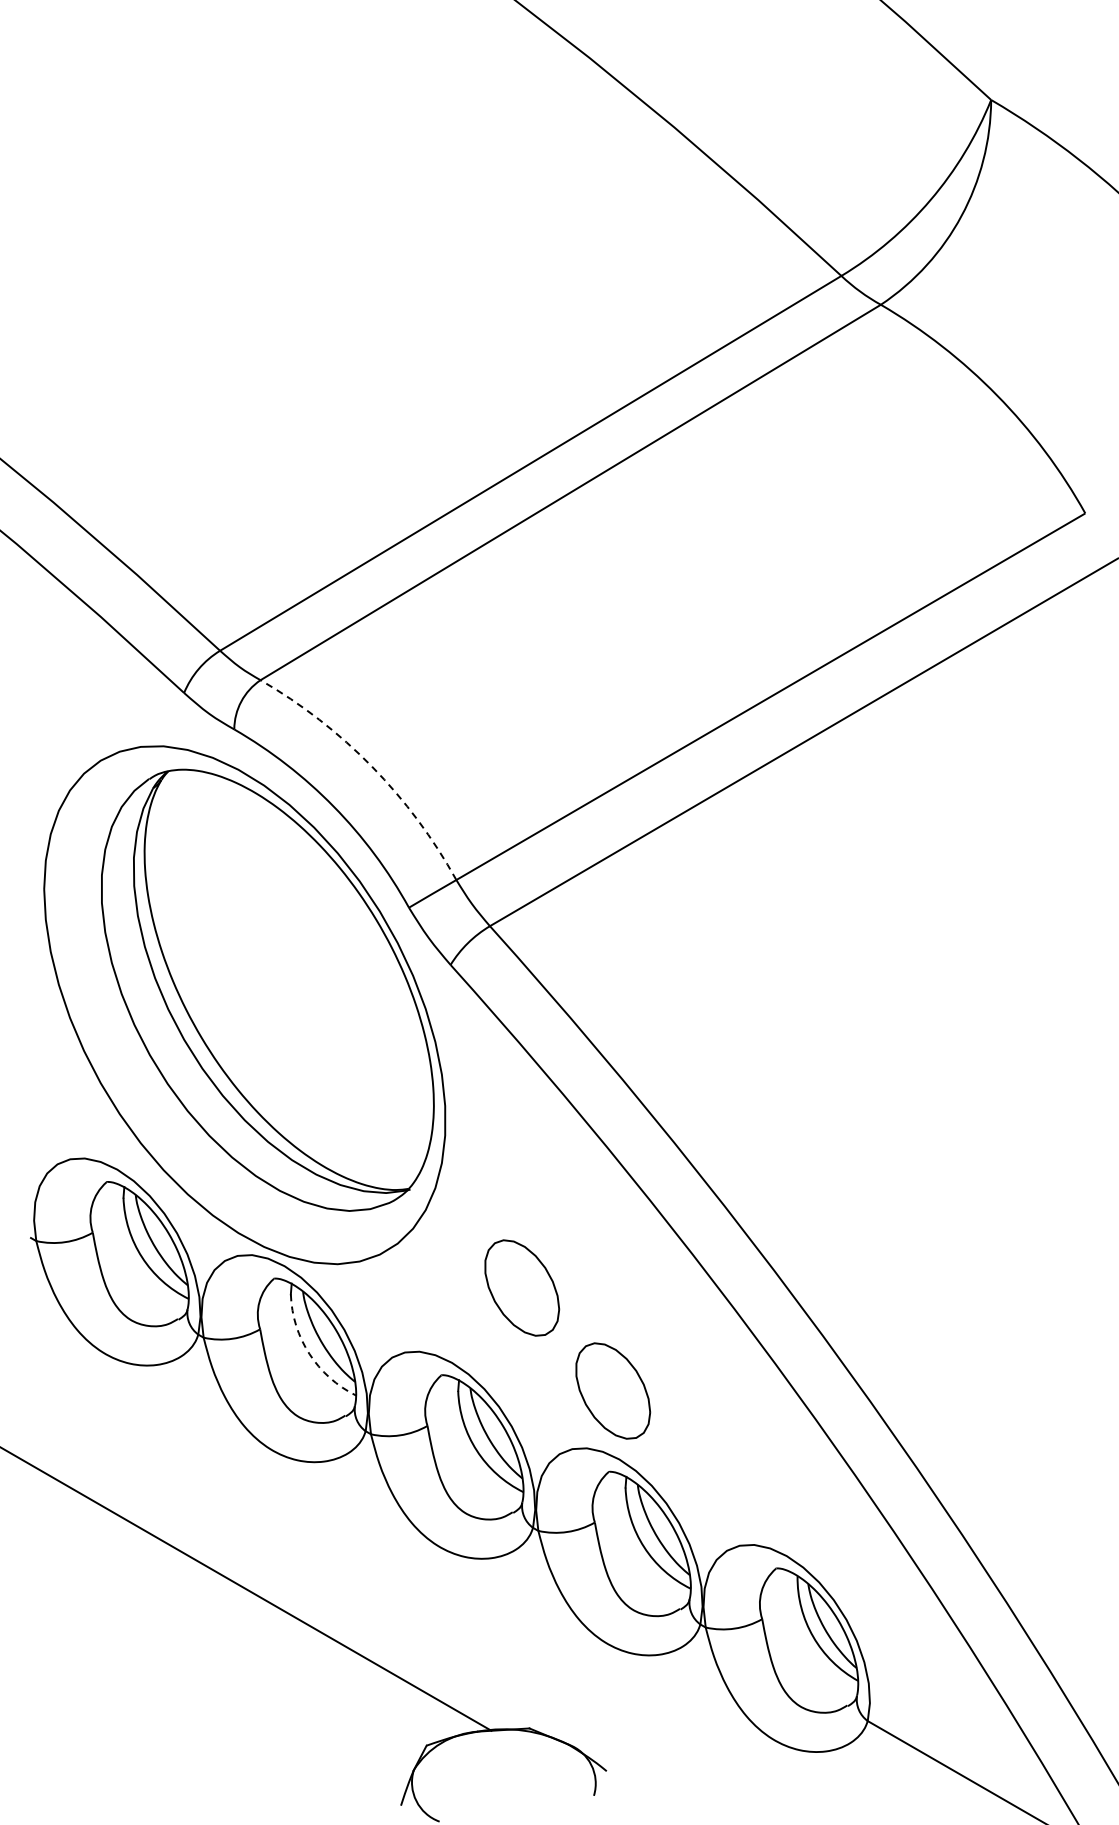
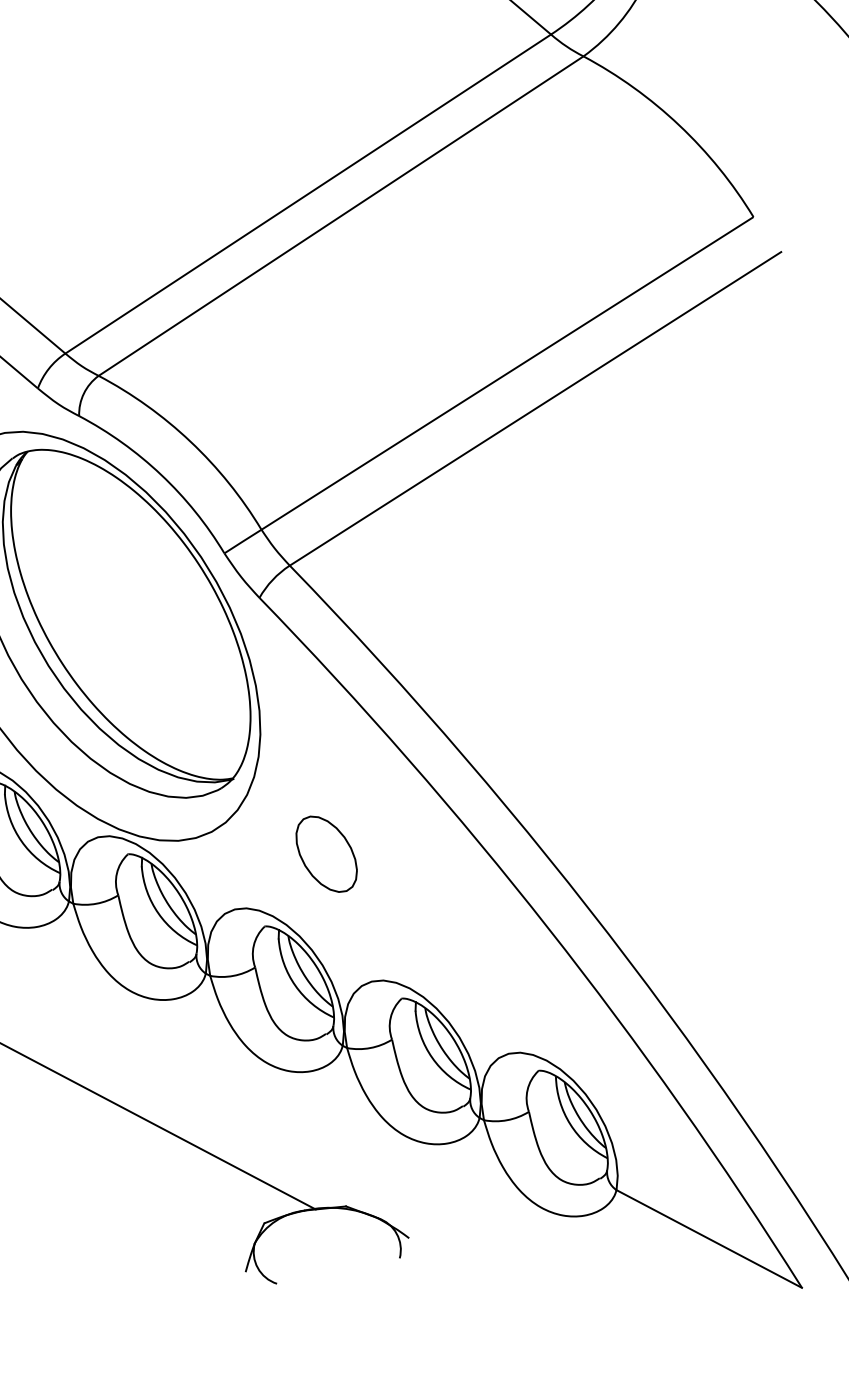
arc: (372, 766) -> (190, 441), dashed -> solid
arc: (309, 1354) -> (158, 913), dashed -> solid
part: (613, 1390) -> (402, 933), removed

